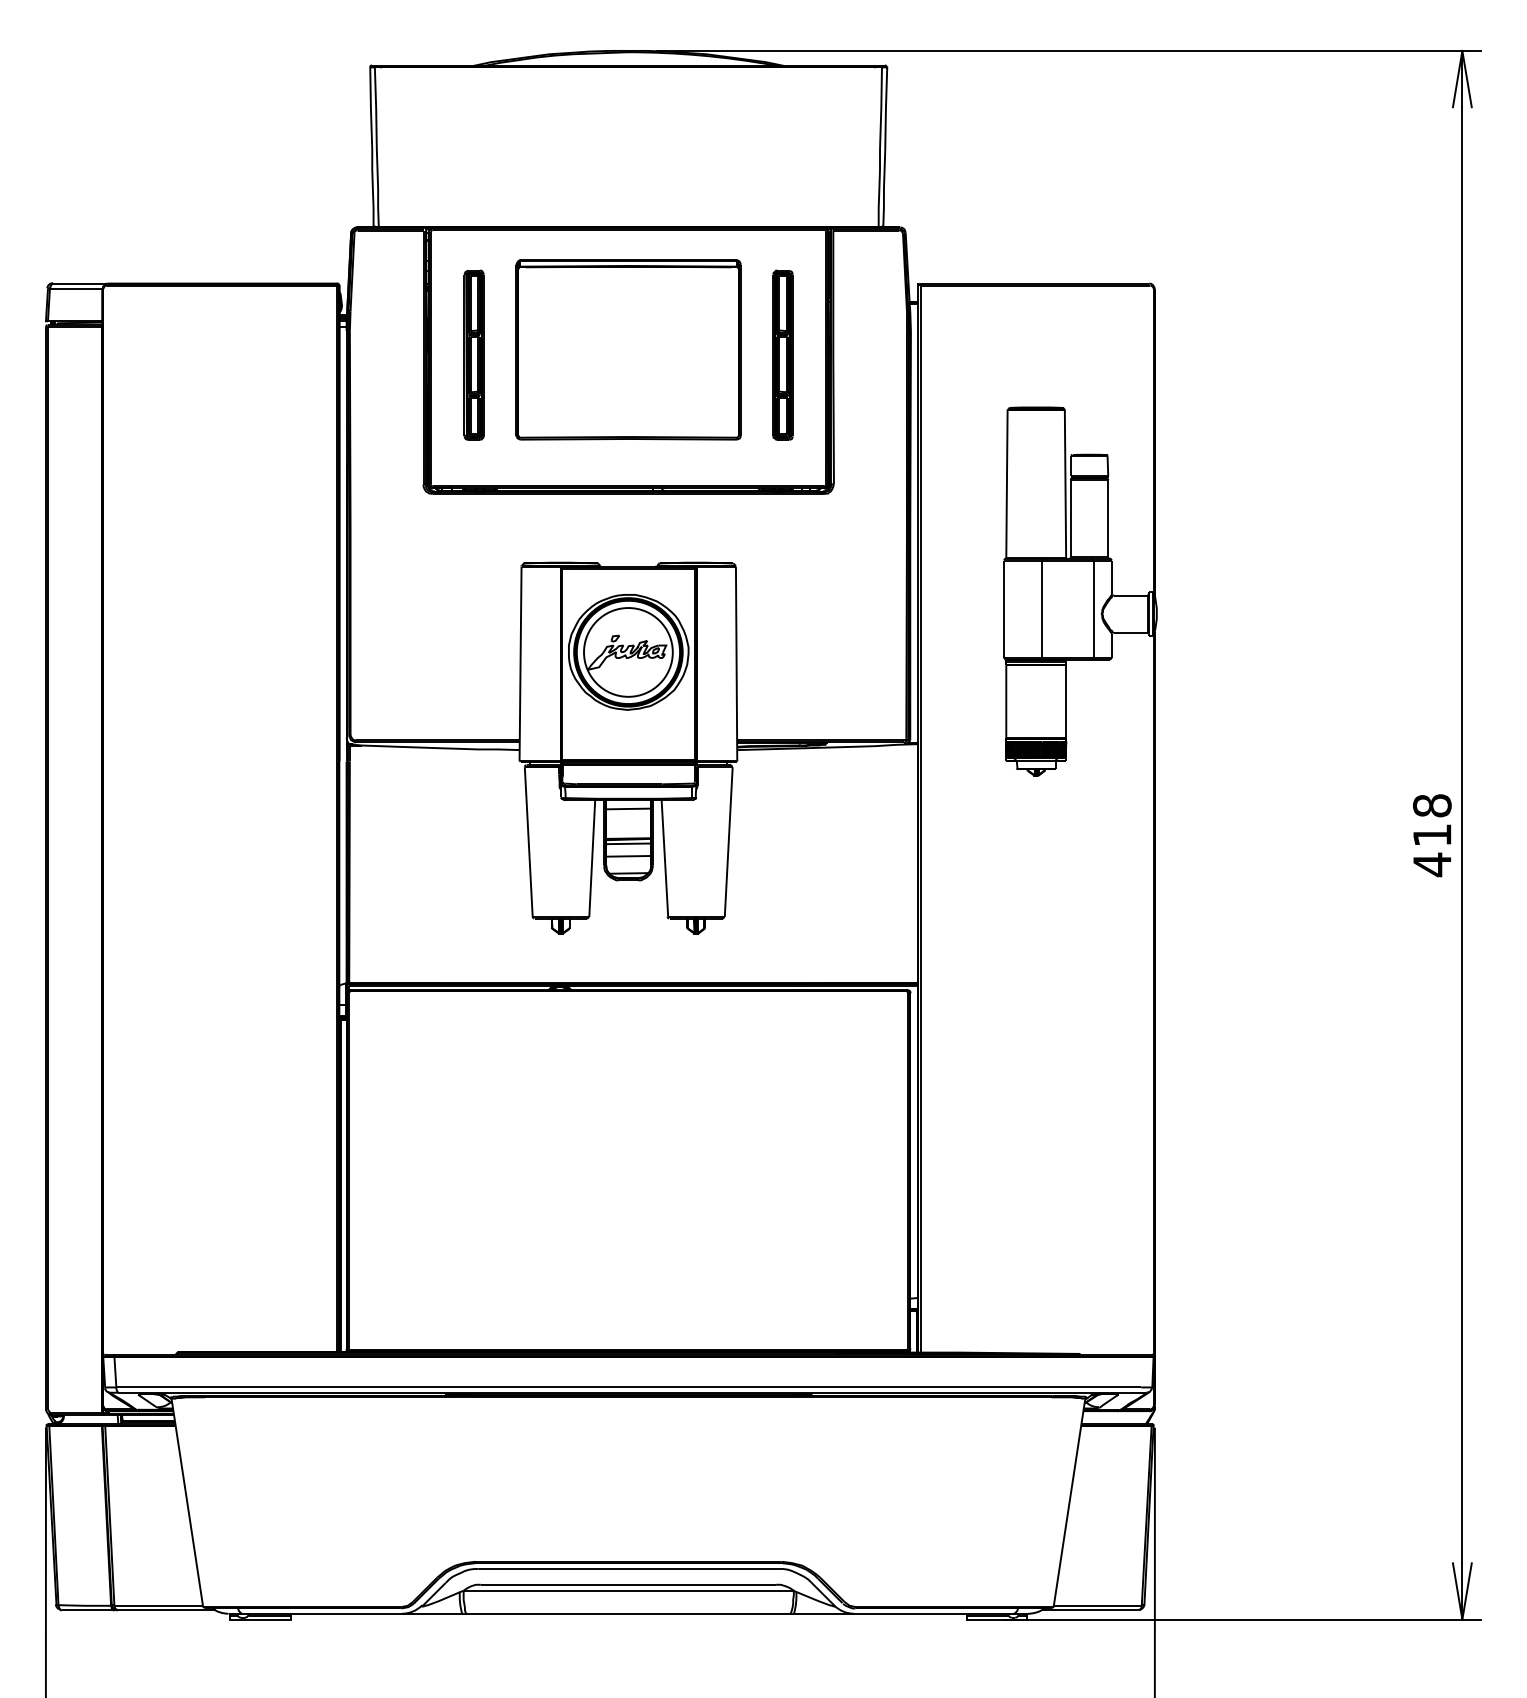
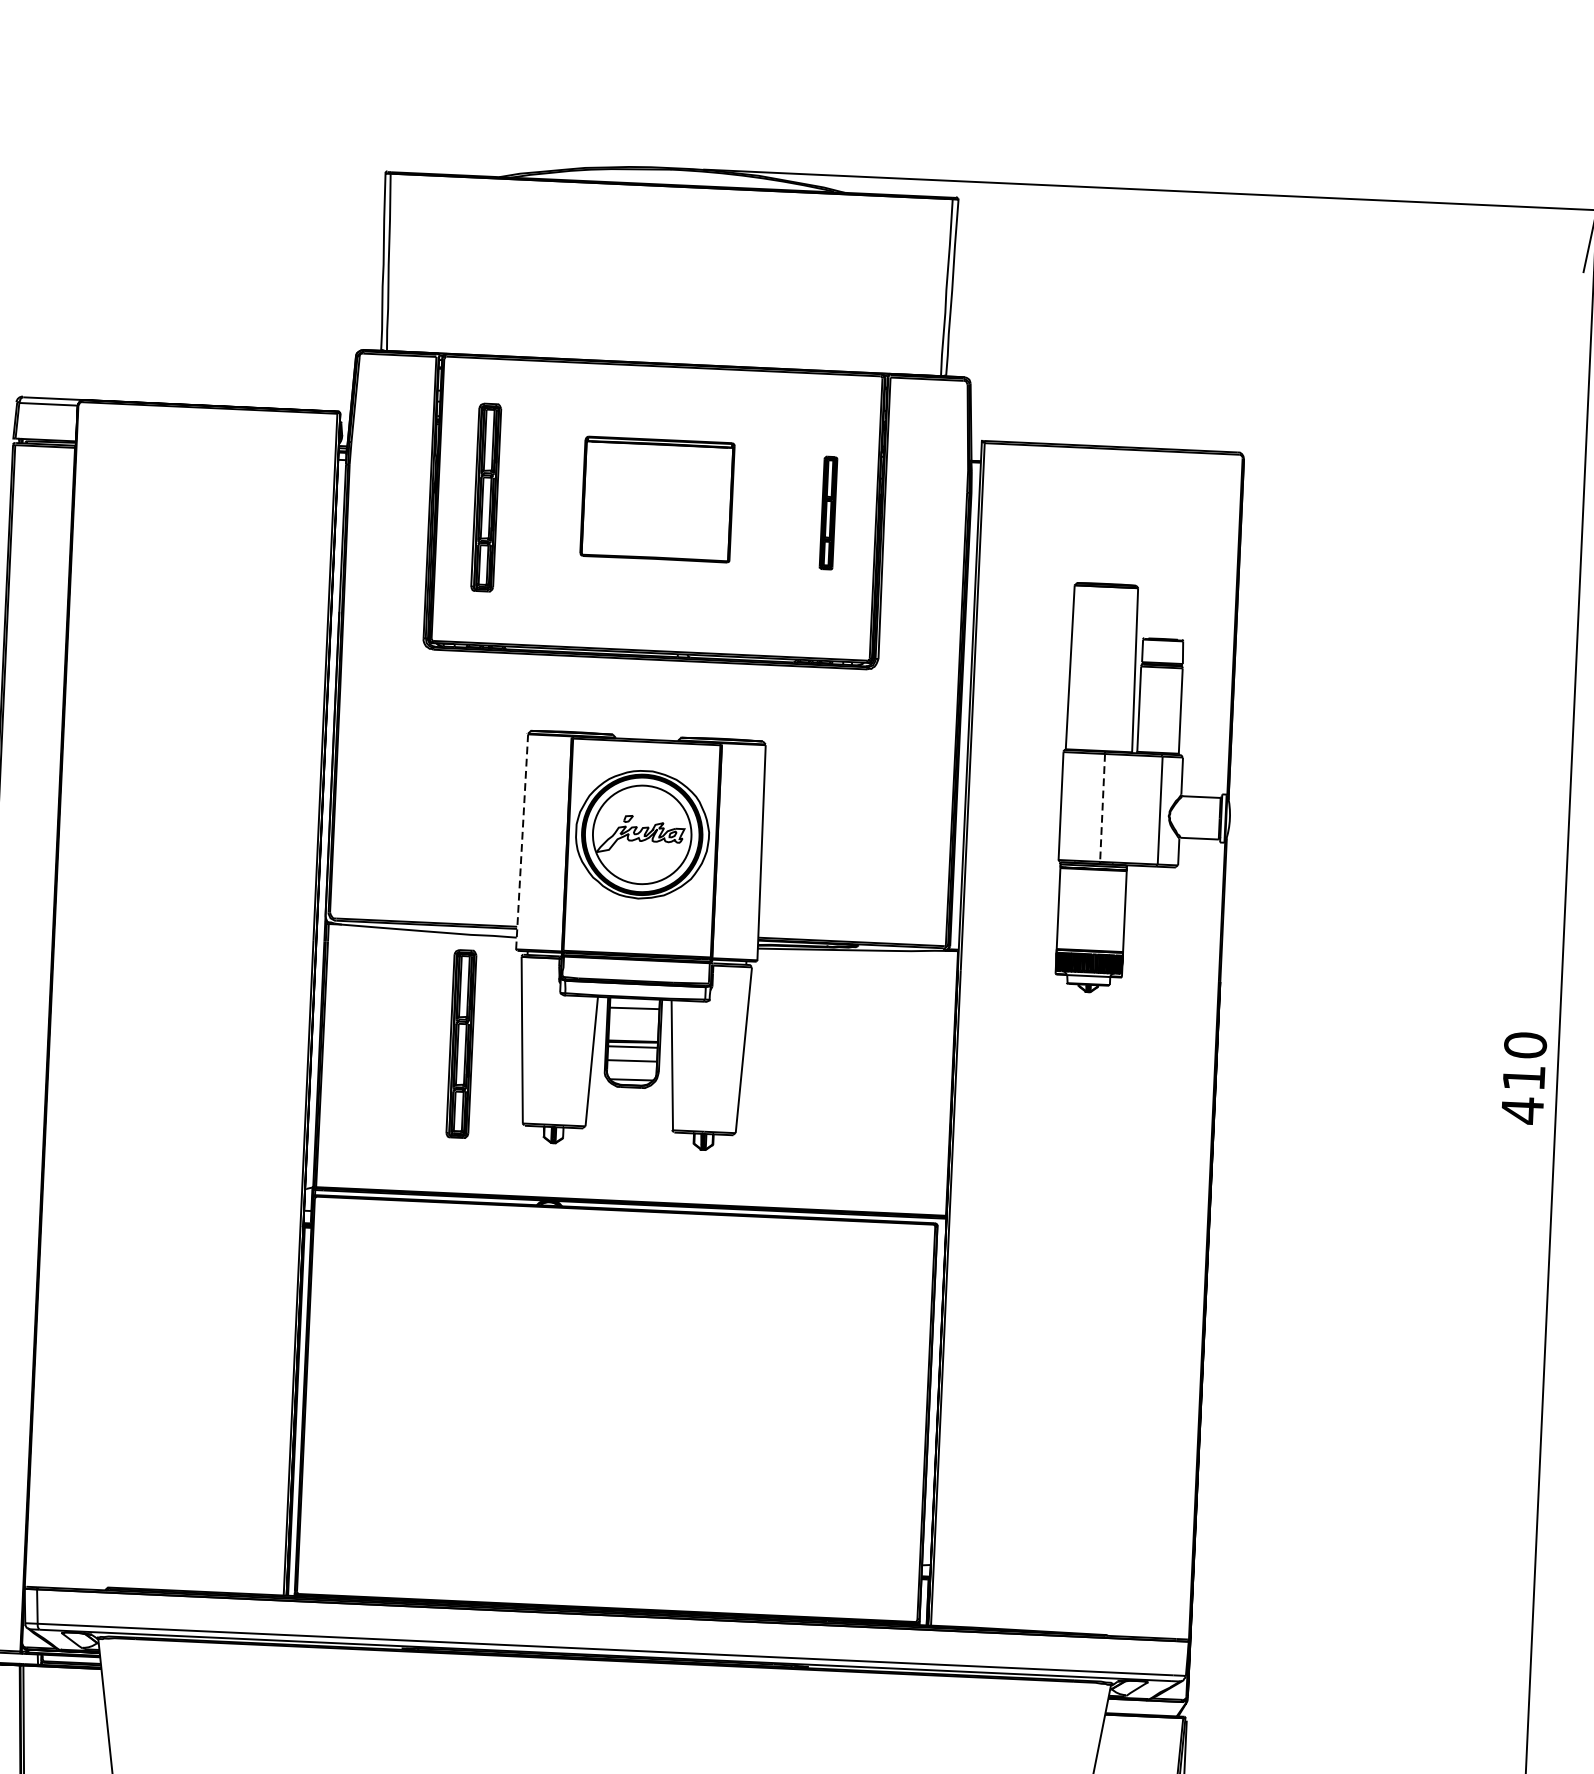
part: (628, 349) -> (657, 499), size x0.6
part: (782, 354) -> (828, 512), size x0.6
line: (1041, 609) -> (1102, 808), solid -> dashed
line: (520, 664) -> (522, 842), solid -> dashed
text: (1432, 805) -> (1525, 1045), 418 -> 410
part: (473, 847) -> (460, 1043), added

